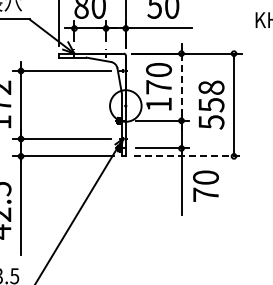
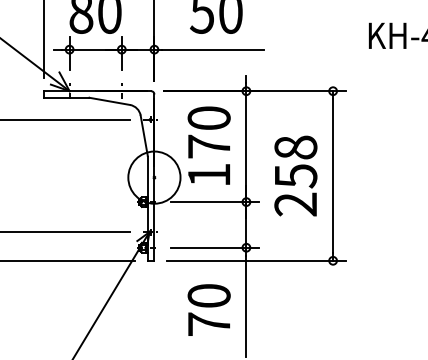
line: (181, 87) -> (246, 147), dashed -> solid
text: (211, 122) -> (295, 204), 558 -> 258
line: (188, 156) -> (257, 261), dashed -> solid
text: (205, 185) -> (208, 308), moved

